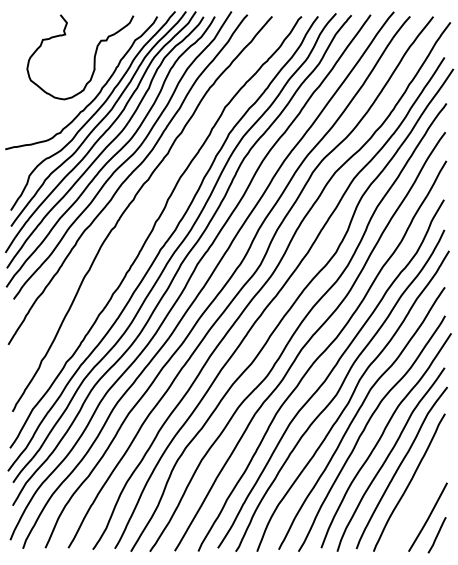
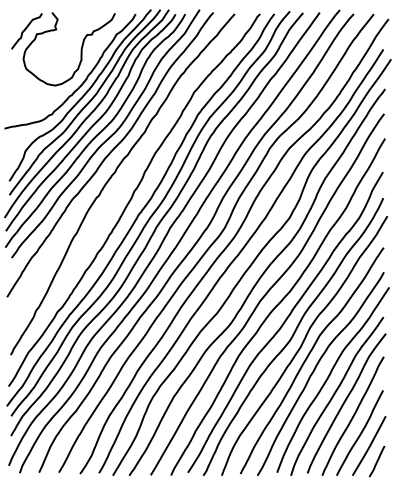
curve: (30, 34) -> (26, 29), added
curve: (417, 502) -> (360, 433), added

